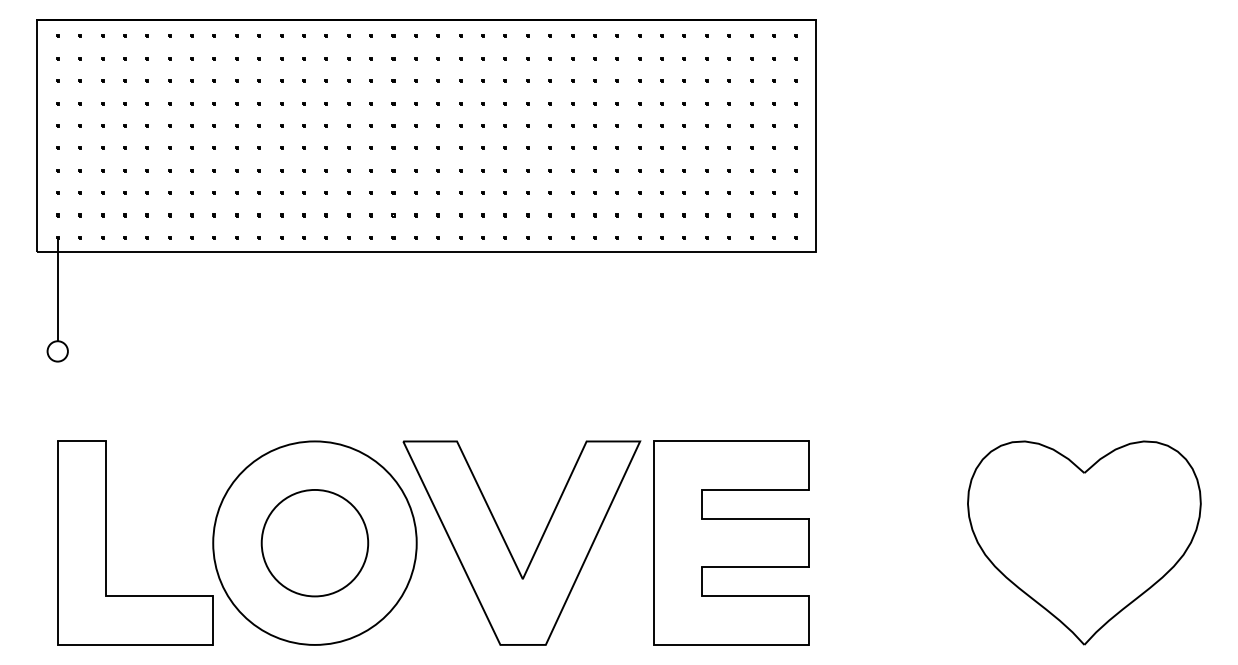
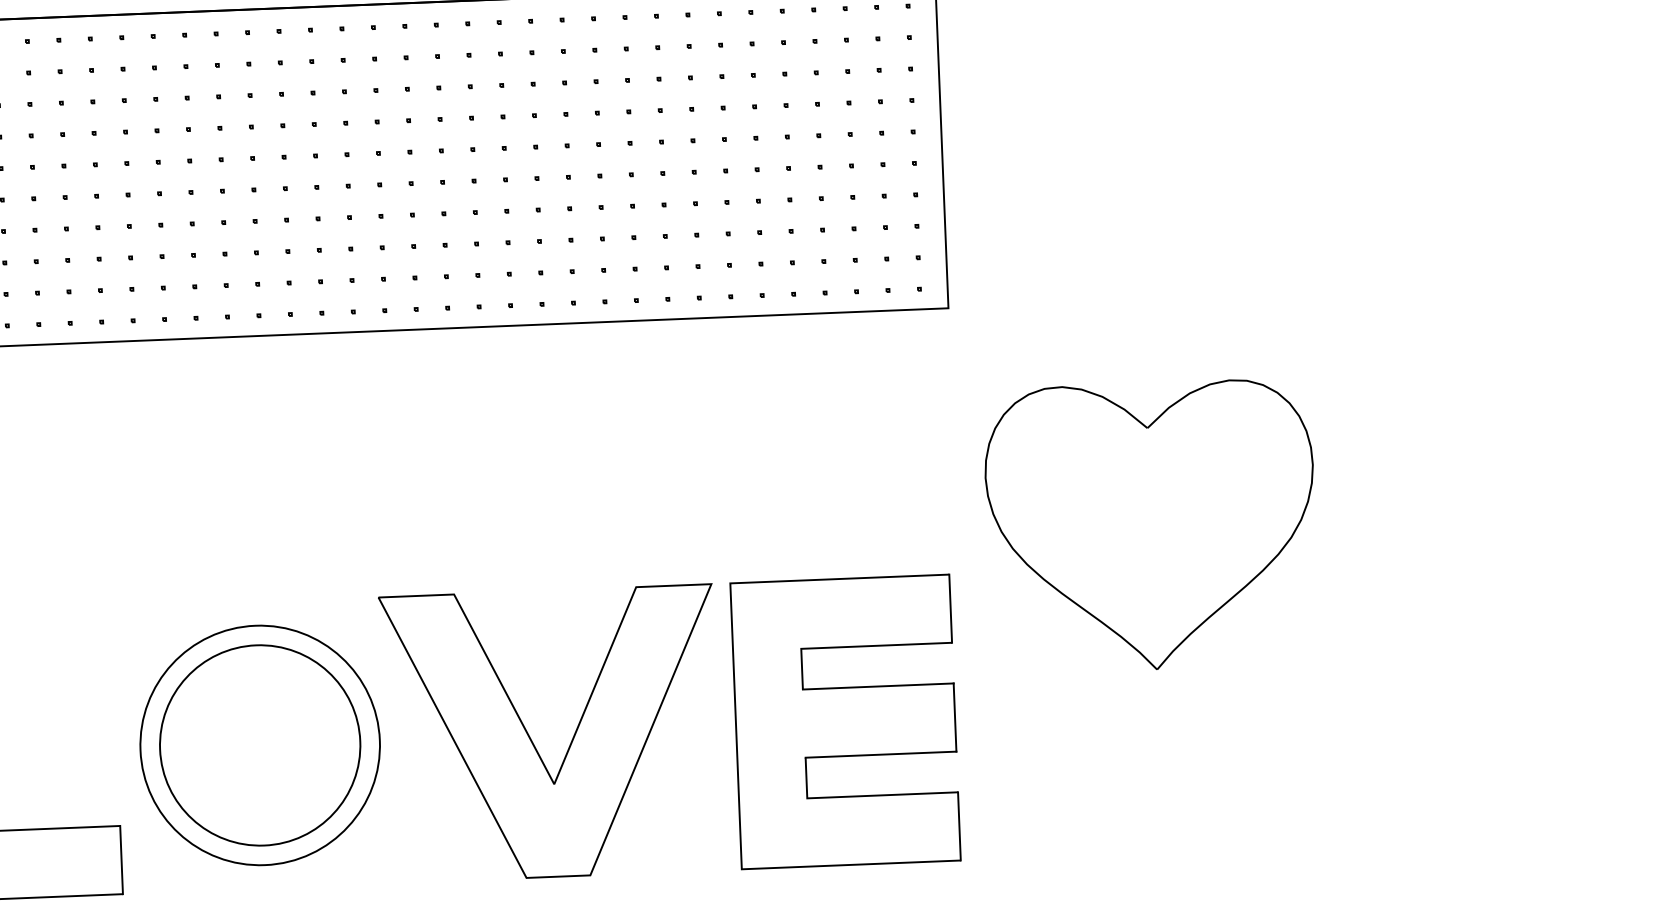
circle: (314, 542) -> (259, 744), size x0.7
circle: (314, 542) -> (259, 744), size x1.6
part: (1084, 542) -> (1151, 525), moved

